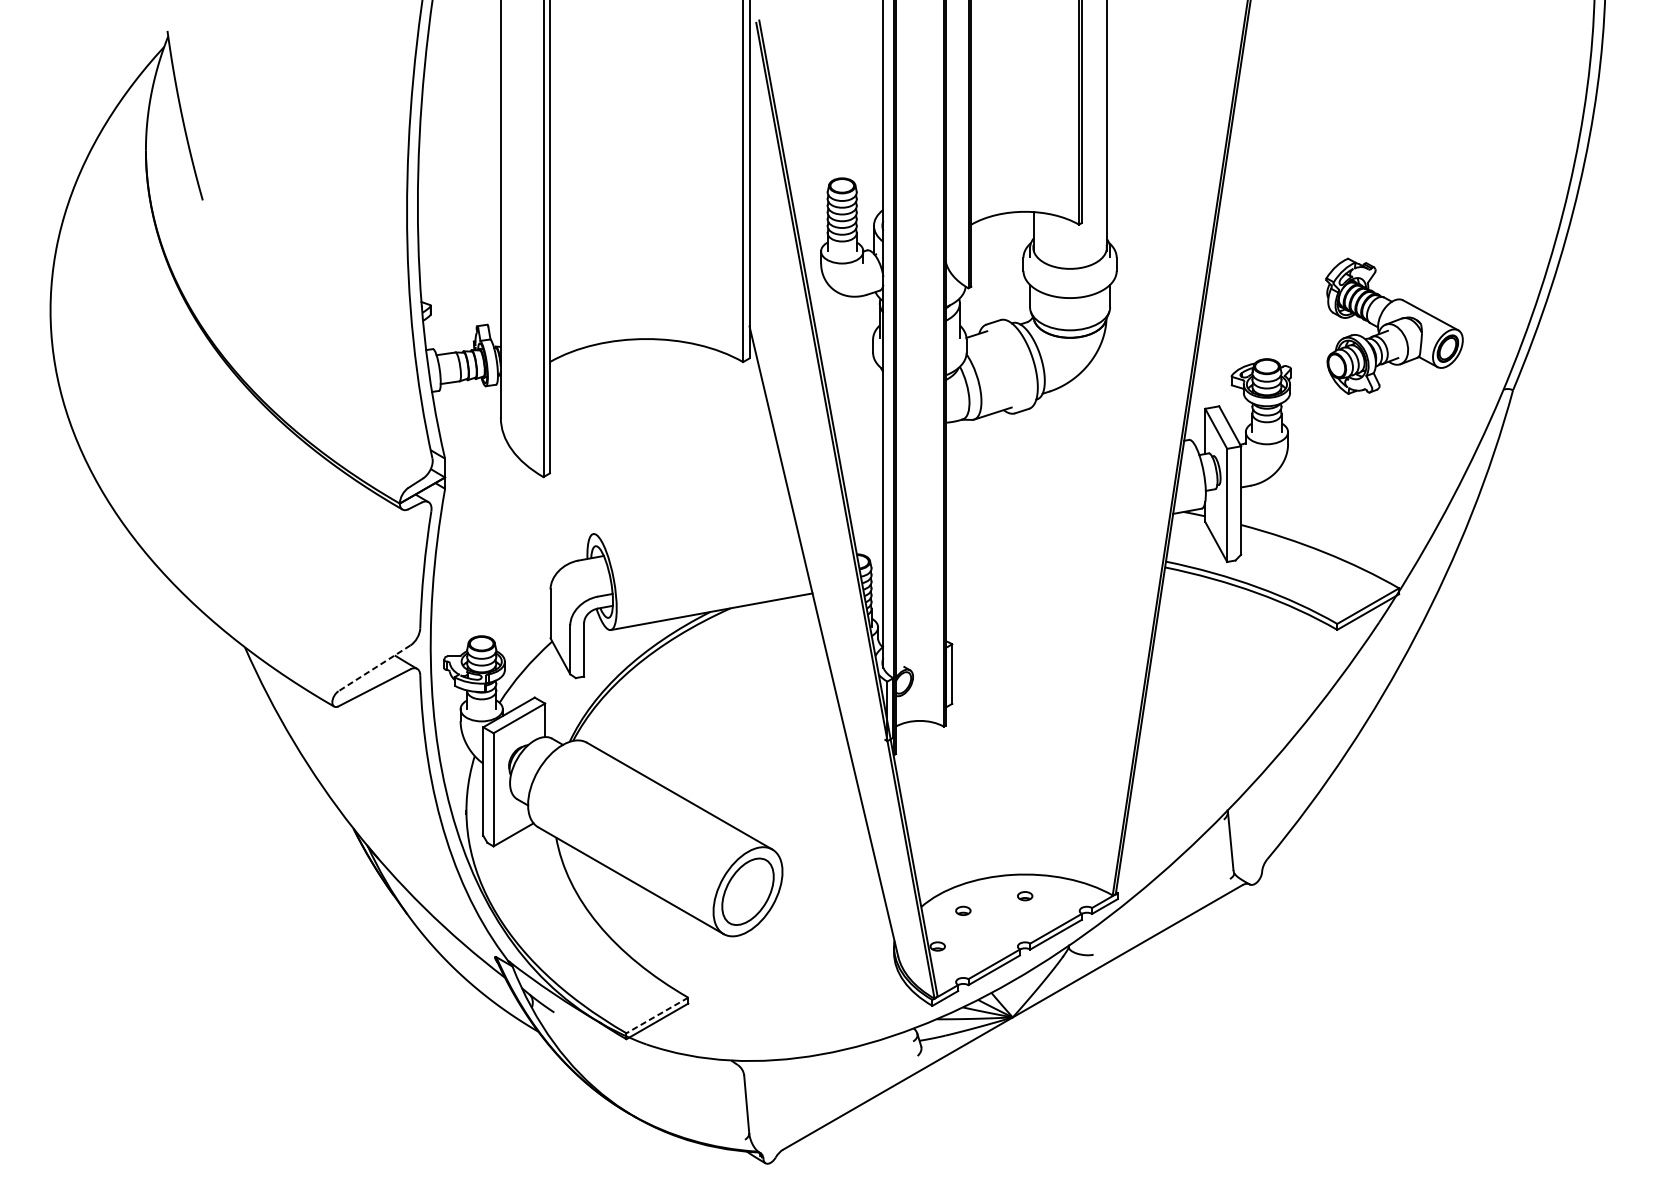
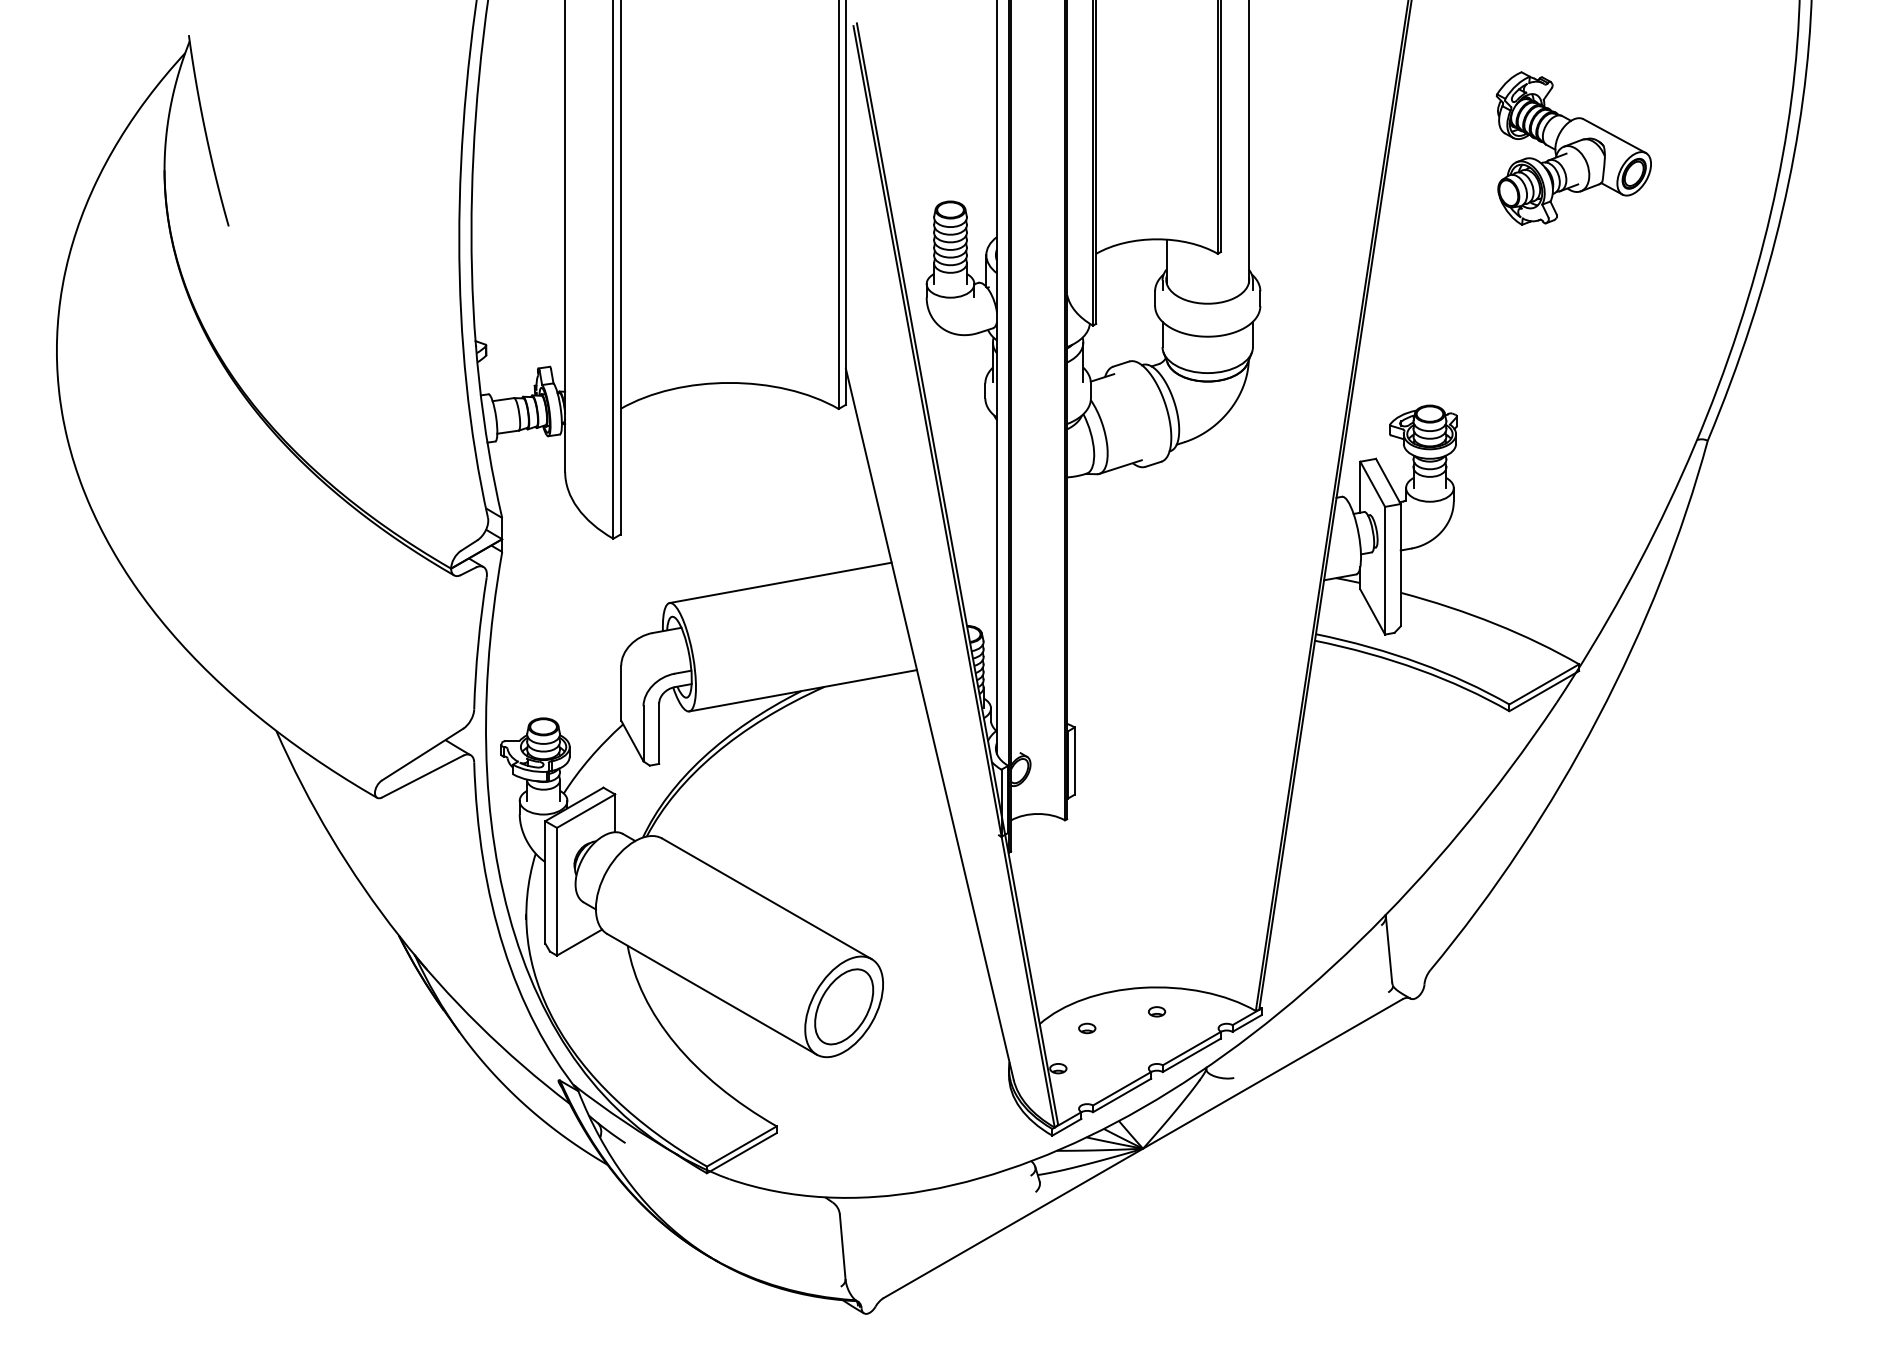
part: (1394, 326) -> (1573, 148), moved
line: (691, 515) -> (780, 582), added
line: (374, 668) -> (422, 754), dashed -> solid
line: (657, 1015) -> (741, 1146), dashed -> solid

